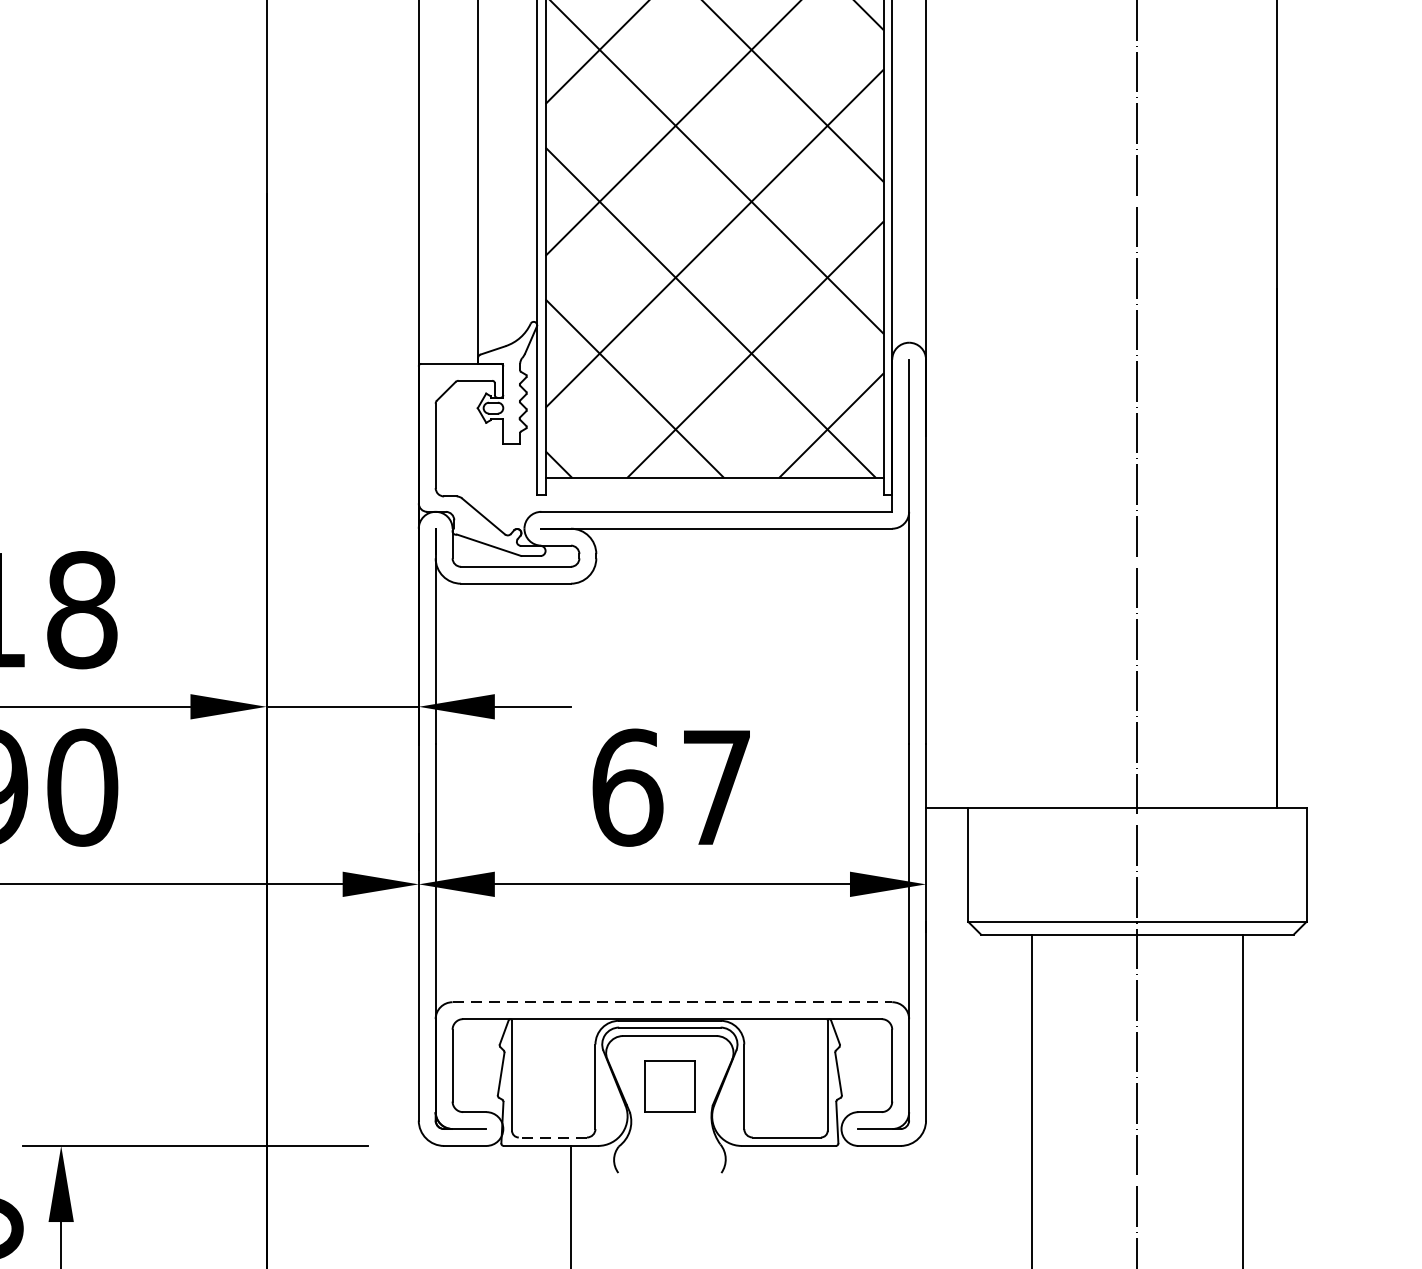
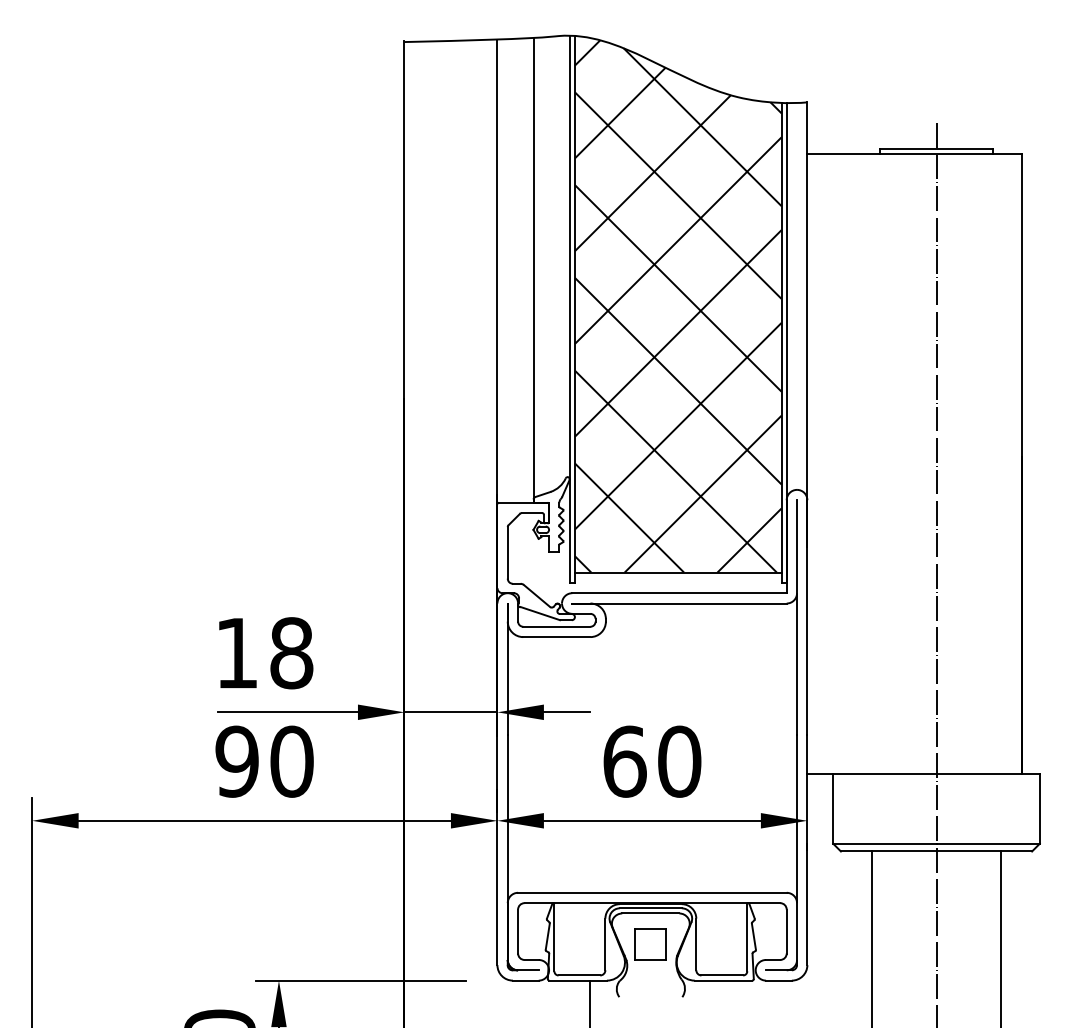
text: (716, 787) -> (679, 761), 67 -> 60
line: (672, 1001) -> (652, 892), dashed -> solid
line: (553, 1137) -> (579, 975), dashed -> solid

